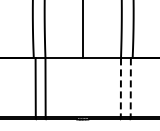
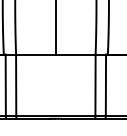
line: (120, 88) -> (95, 86), dashed -> solid
line: (130, 88) -> (105, 86), dashed -> solid

